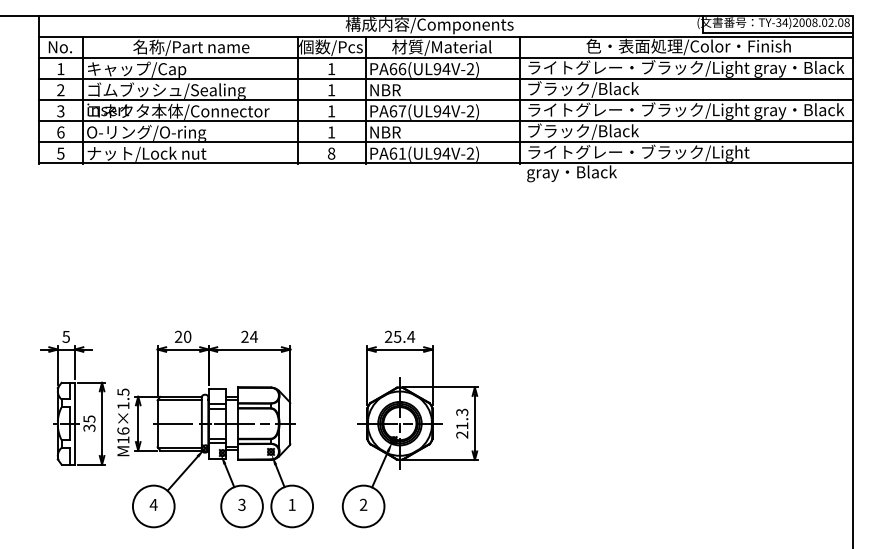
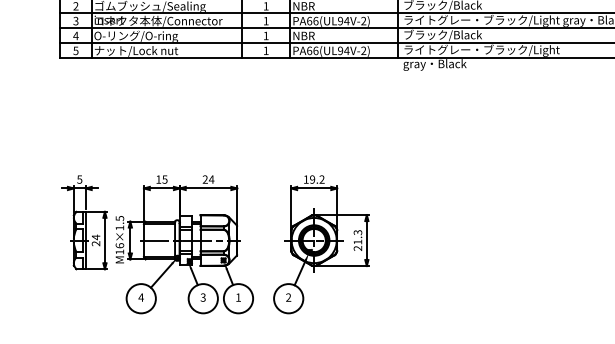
text: (402, 111) -> (315, 21), PA67(UL94V-2) -> PA66(UL94V-2)
text: (60, 132) -> (75, 36), 6 -> 4
text: (331, 153) -> (266, 50), 8 -> 1
text: (402, 153) -> (315, 50), PA61(UL94V-2) -> PA66(UL94V-2)
text: (182, 336) -> (161, 179), 20 -> 15
text: (400, 336) -> (314, 179), 25.4 -> 19.2
text: (89, 423) -> (96, 240), 35 -> 24

